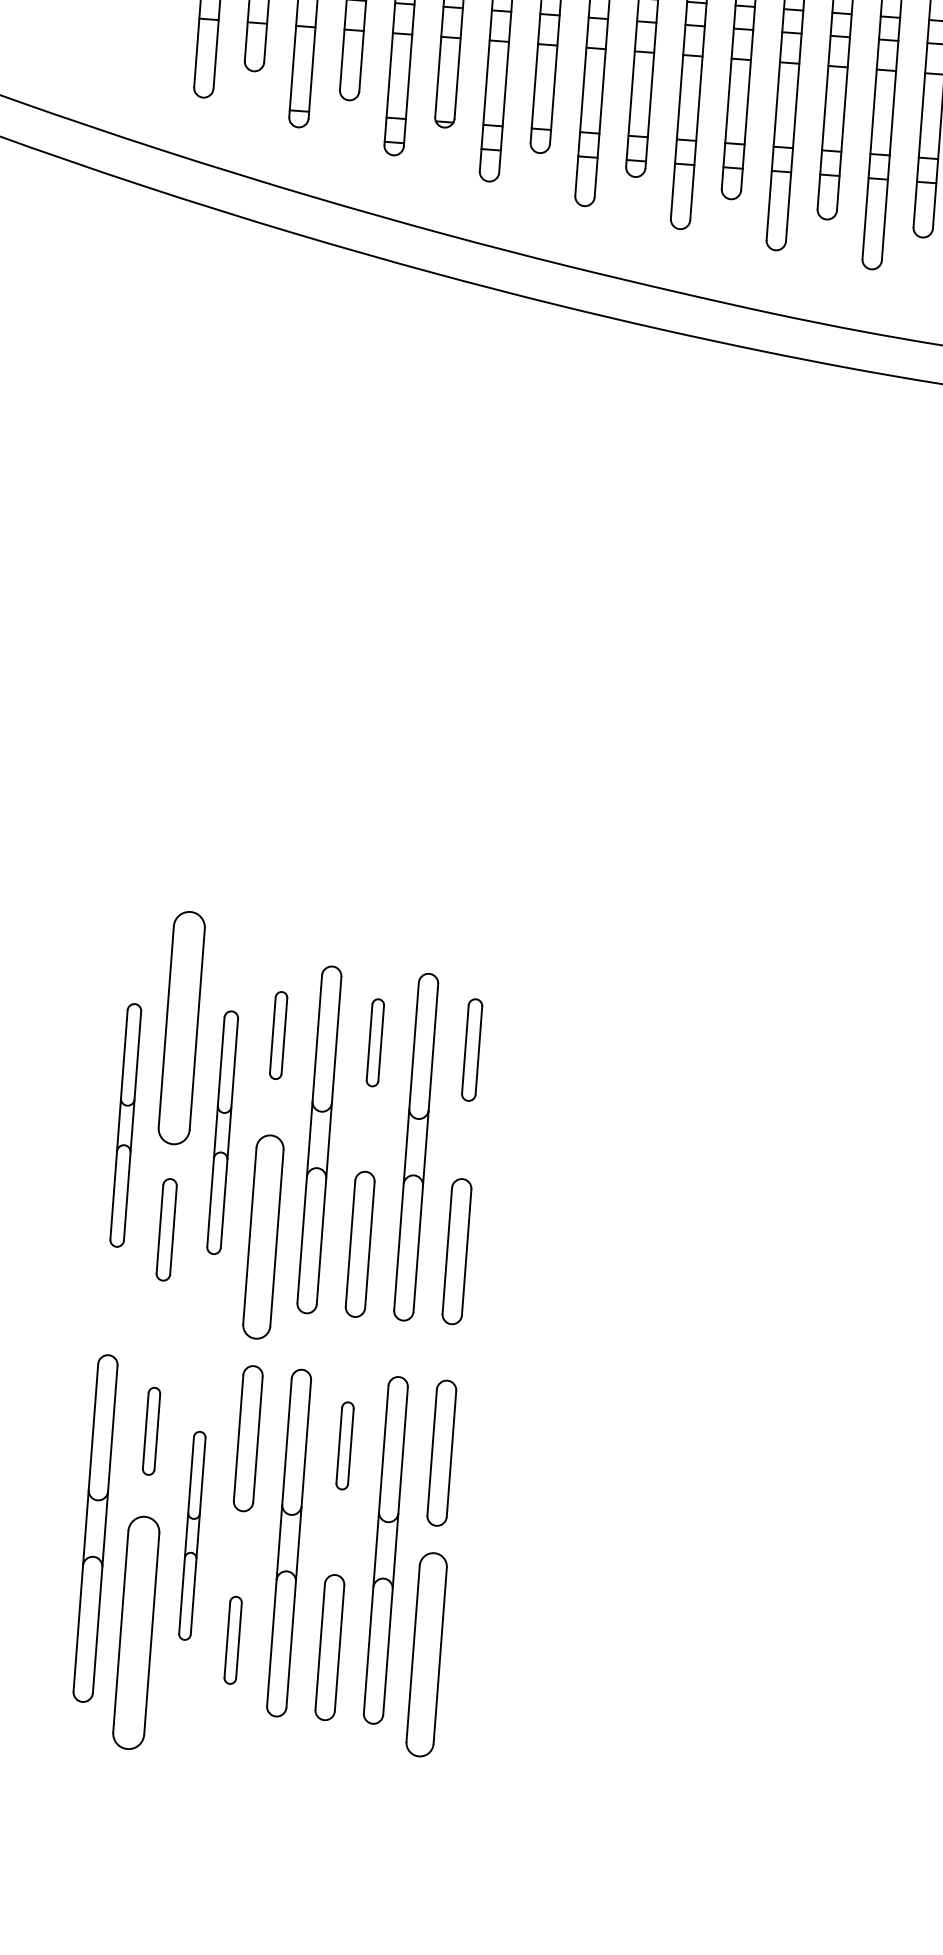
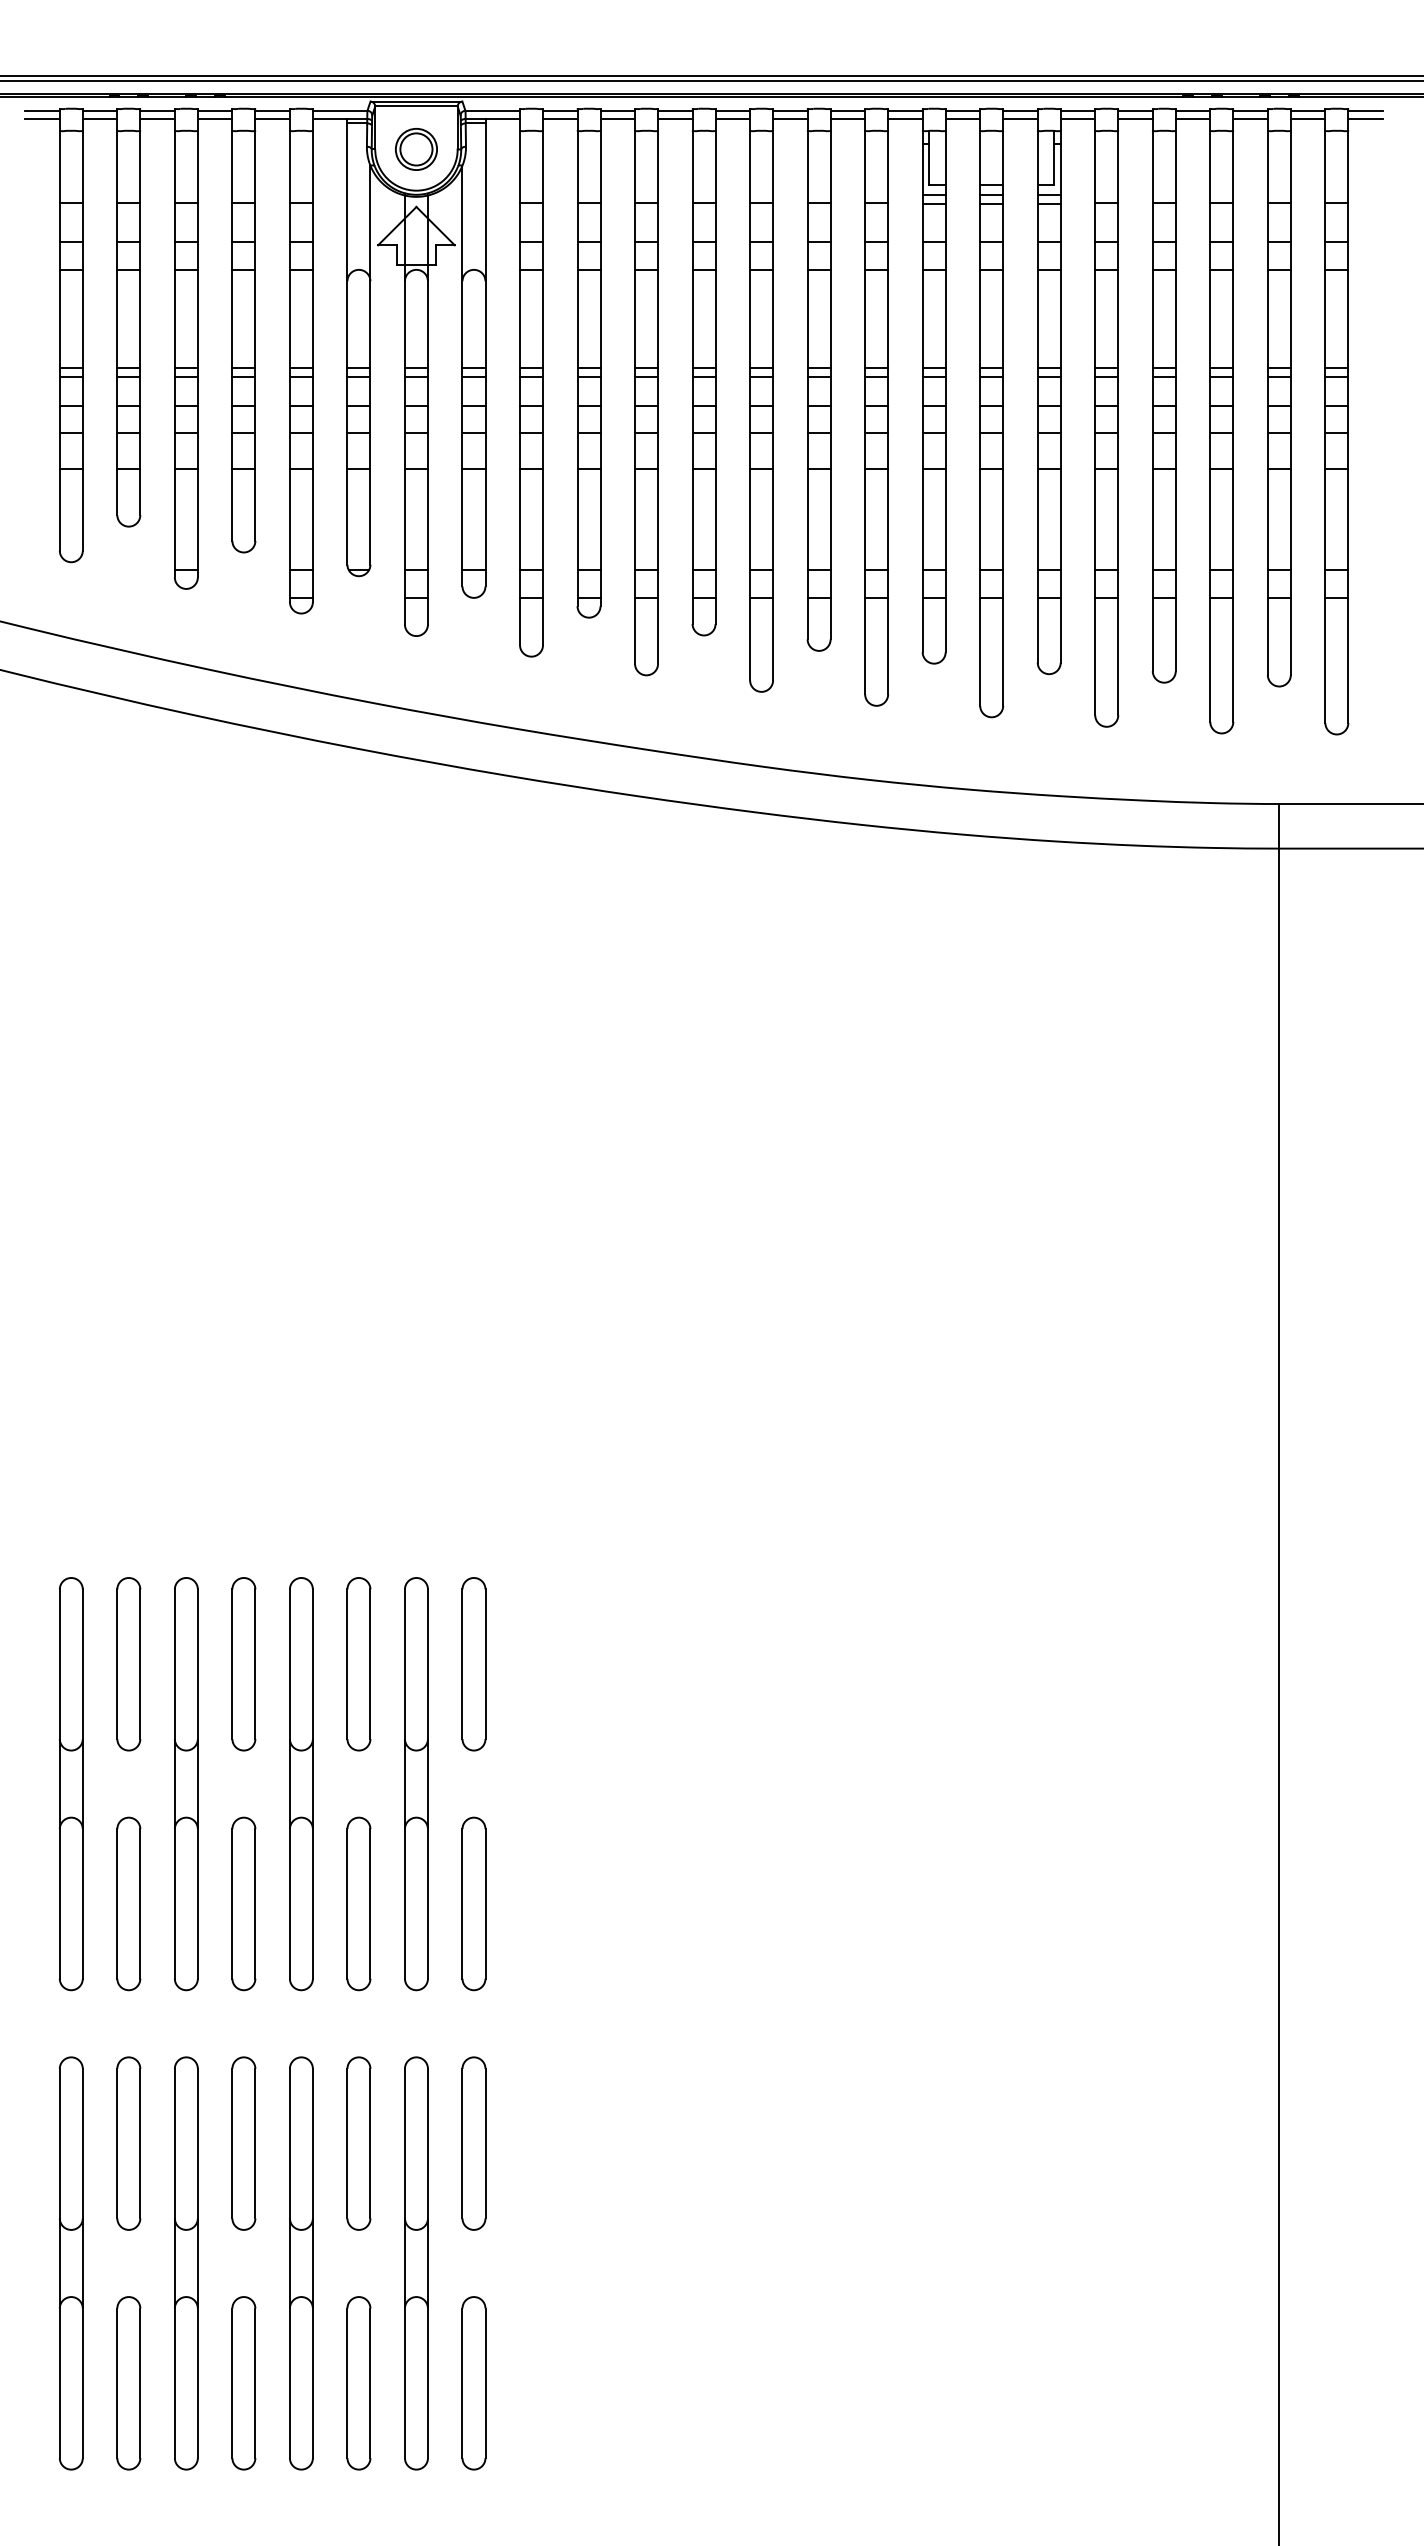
part: (181, 1028) -> (128, 1664), size x0.62
part: (278, 1035) -> (243, 1664), size x1.67
part: (375, 1042) -> (358, 1664), size x1.67
part: (471, 1050) -> (473, 1664), size x1.43
part: (125, 1125) -> (70, 1784), size x1.43
part: (222, 1132) -> (186, 1784), size x1.43
part: (166, 1229) -> (128, 1903), size x1.43
part: (263, 1236) -> (243, 1903), size x0.71
part: (151, 1431) -> (128, 2143), size x1.67
part: (344, 1445) -> (358, 2143), size x1.67
part: (192, 1535) -> (186, 2263), size x1.67
part: (136, 1633) -> (128, 2383), size x0.62
part: (232, 1640) -> (243, 2383), size x1.67
part: (426, 1654) -> (473, 2383), size x0.71

